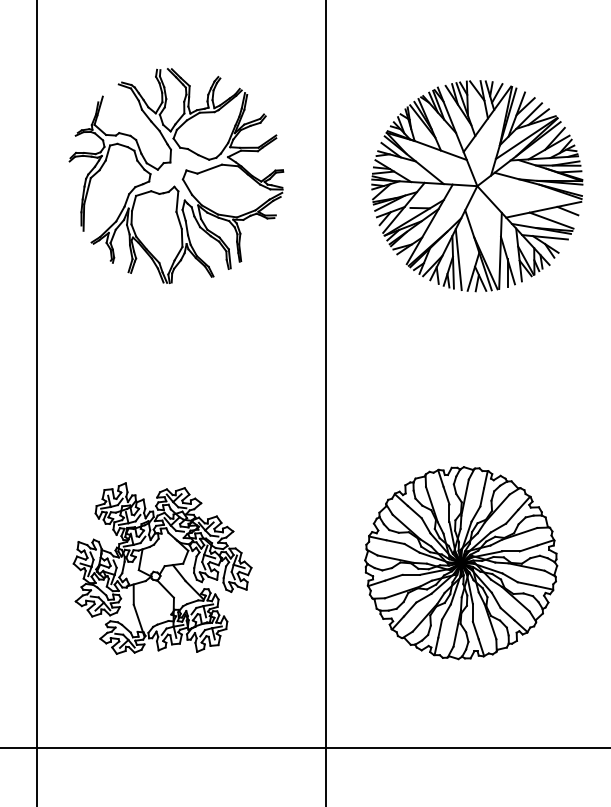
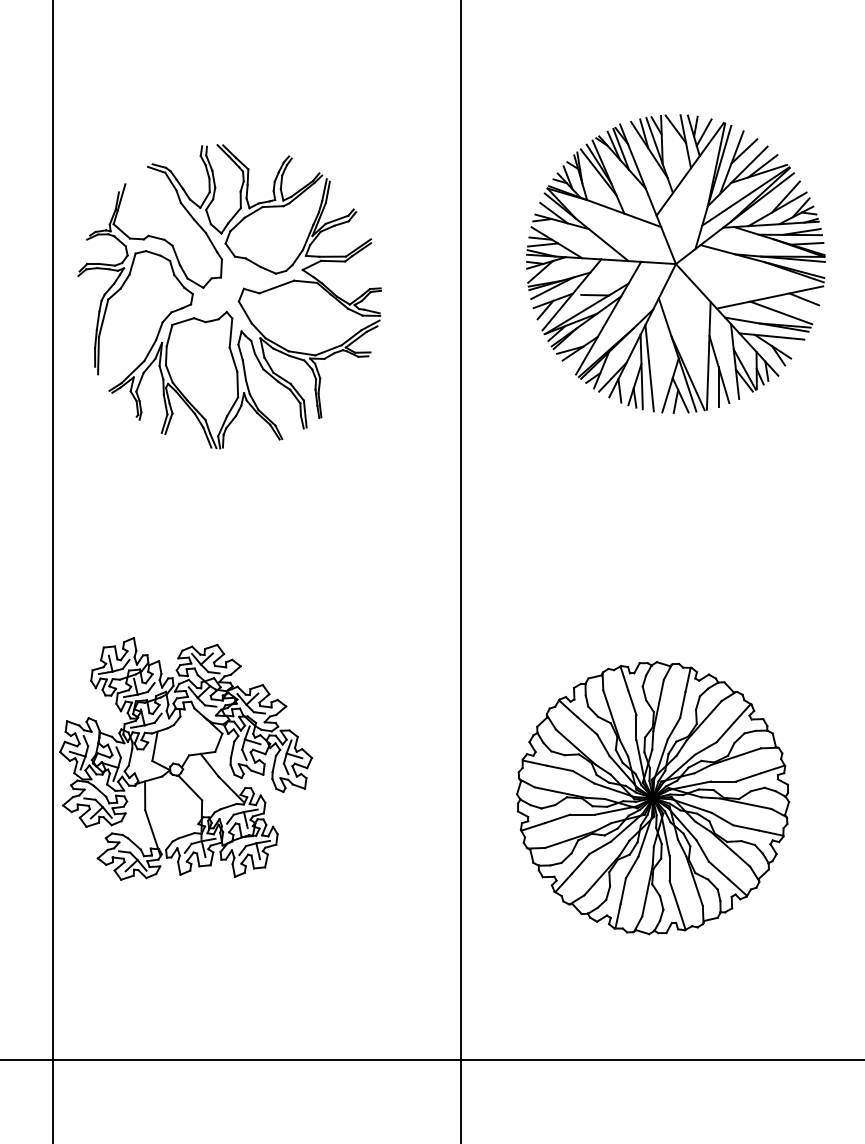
part: (181, 179) -> (237, 301), moved
part: (162, 568) -> (185, 758), moved

